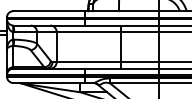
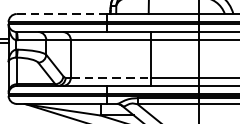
line: (49, 11) -> (61, 14), solid -> dashed
line: (88, 62) -> (110, 78), solid -> dashed

